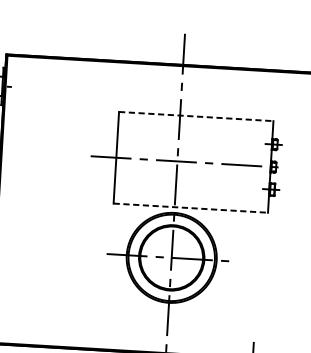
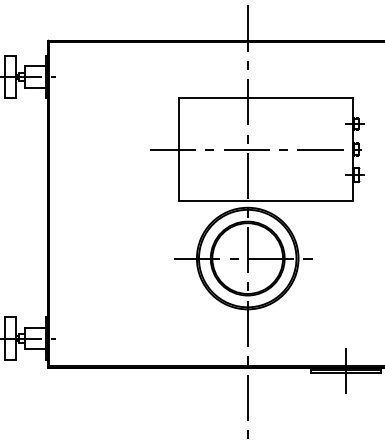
line: (196, 116) -> (266, 97), dashed -> solid
line: (191, 208) -> (266, 201), dashed -> solid

